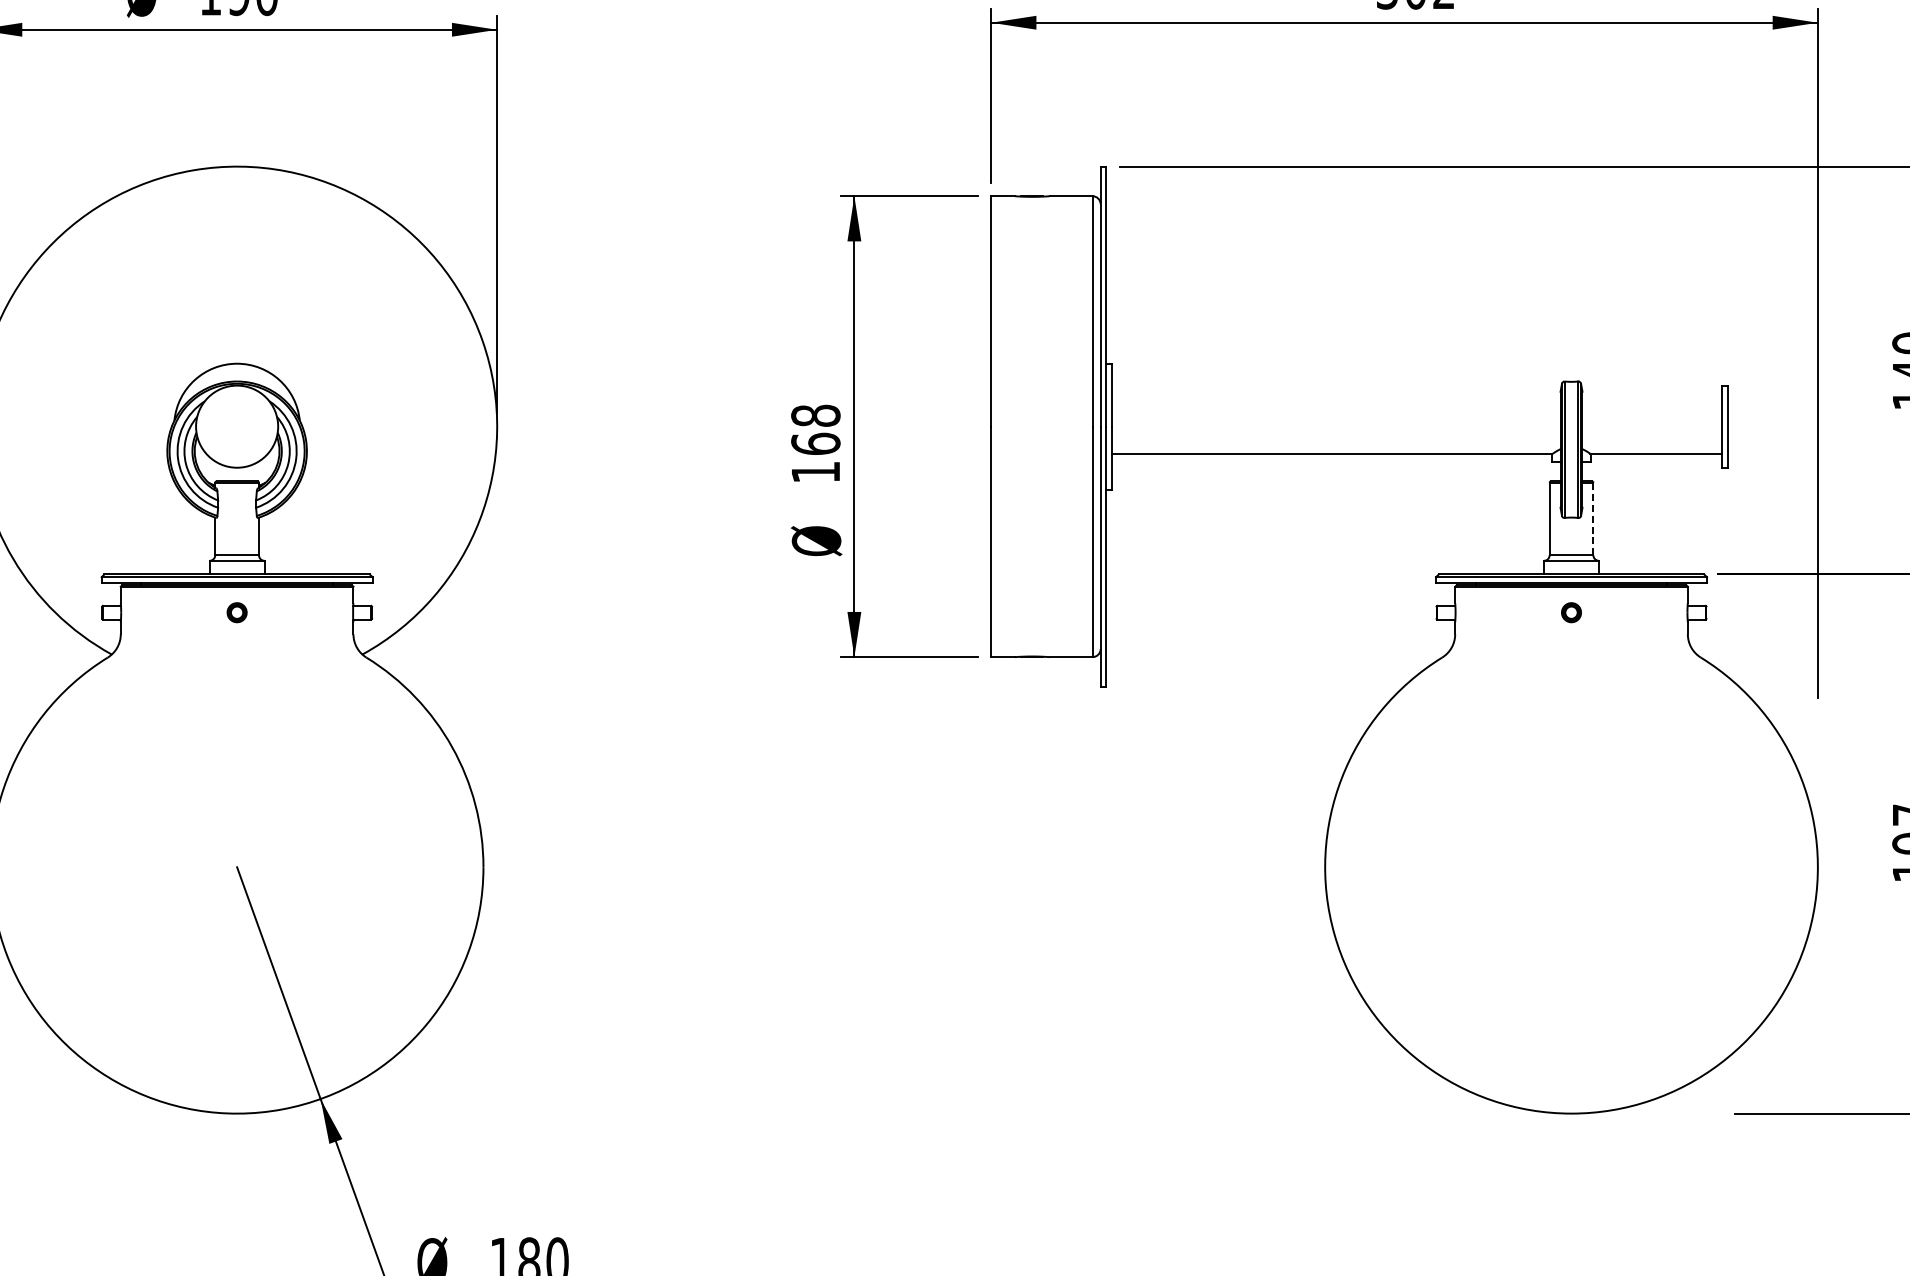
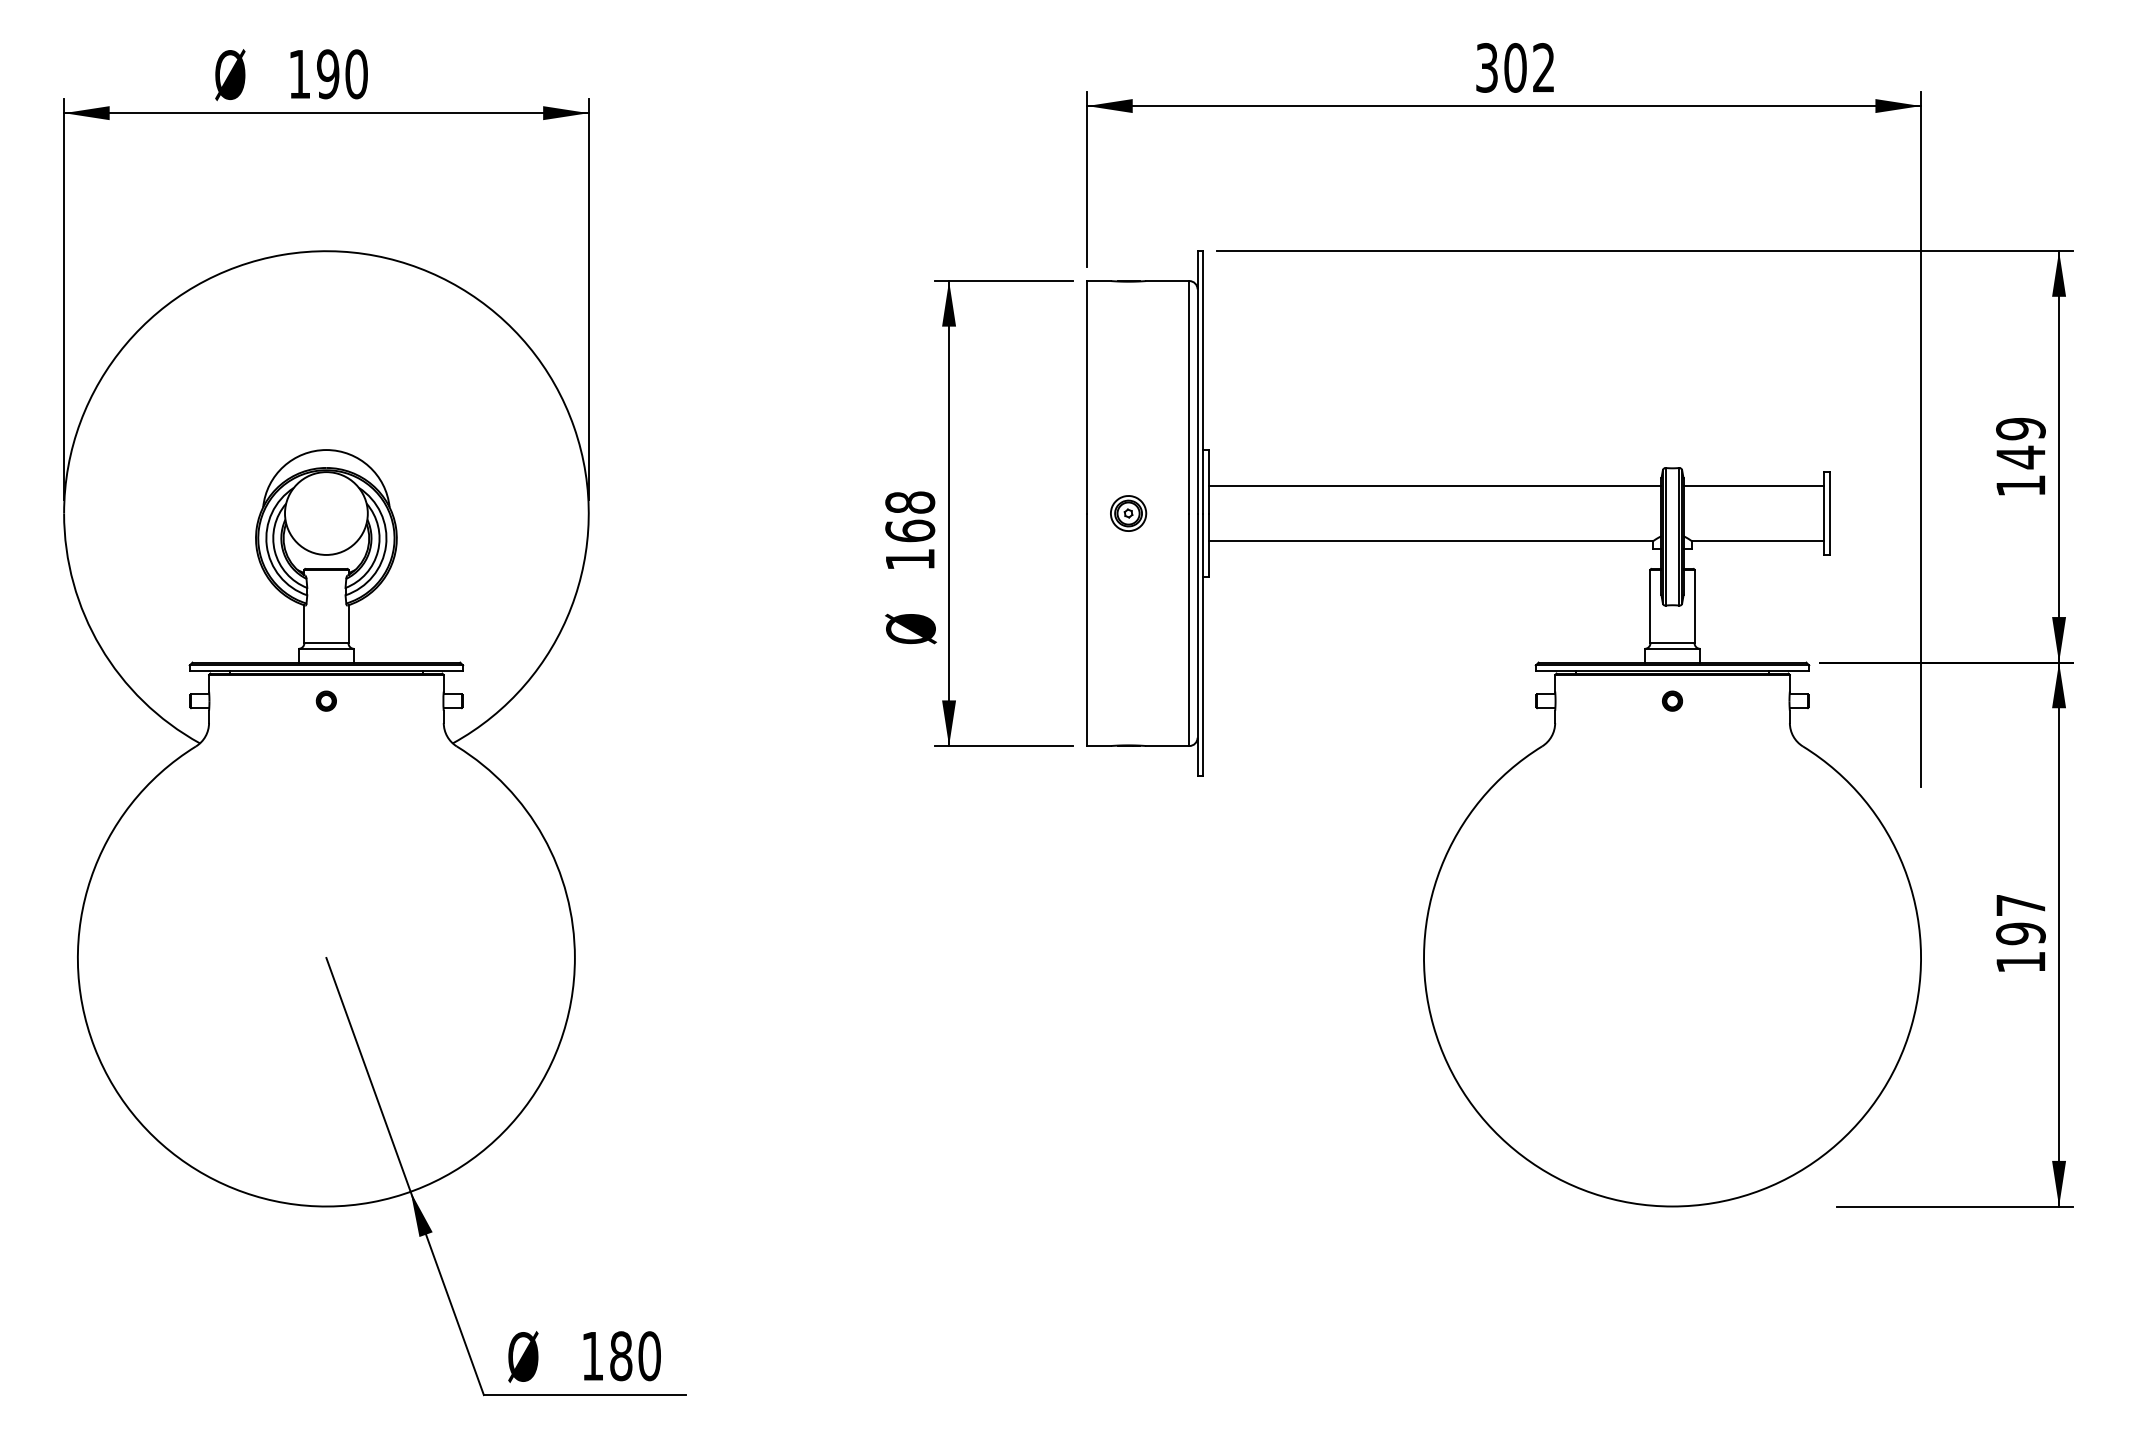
line: (1335, 398) -> (1434, 485), added
line: (1651, 398) -> (1753, 485), added
part: (1032, 426) -> (1128, 513), added
line: (1593, 518) -> (1694, 606), dashed -> solid

